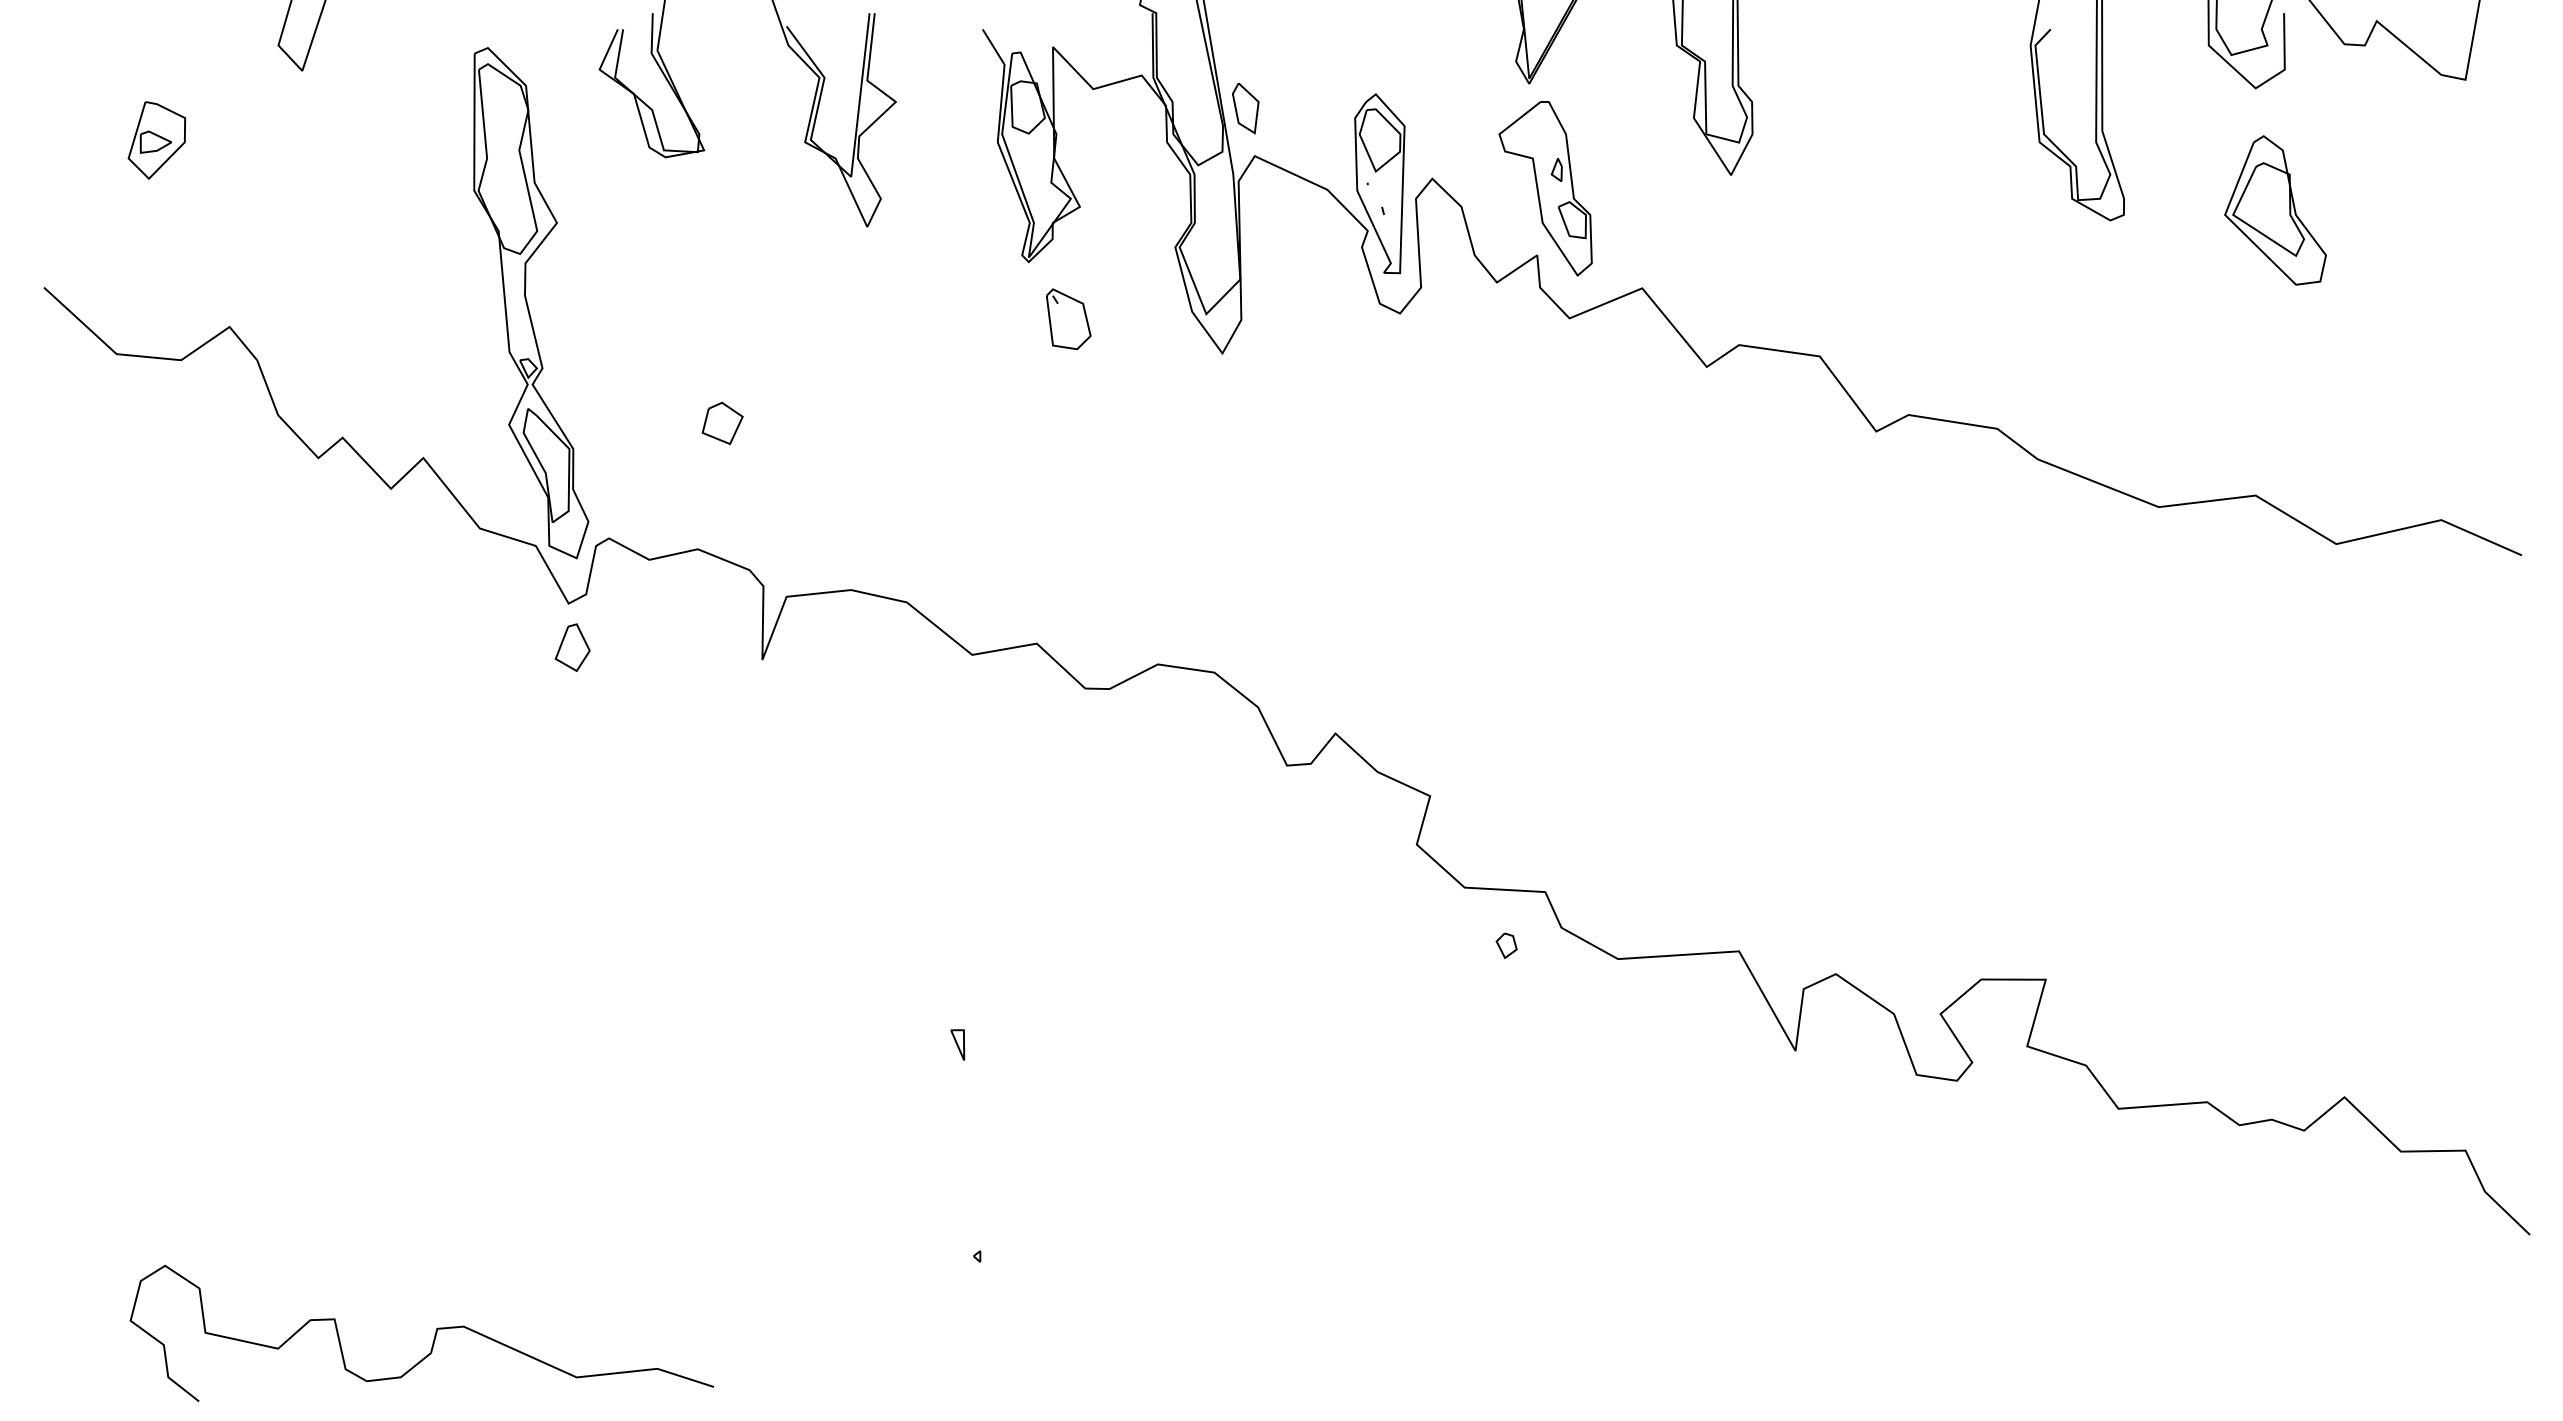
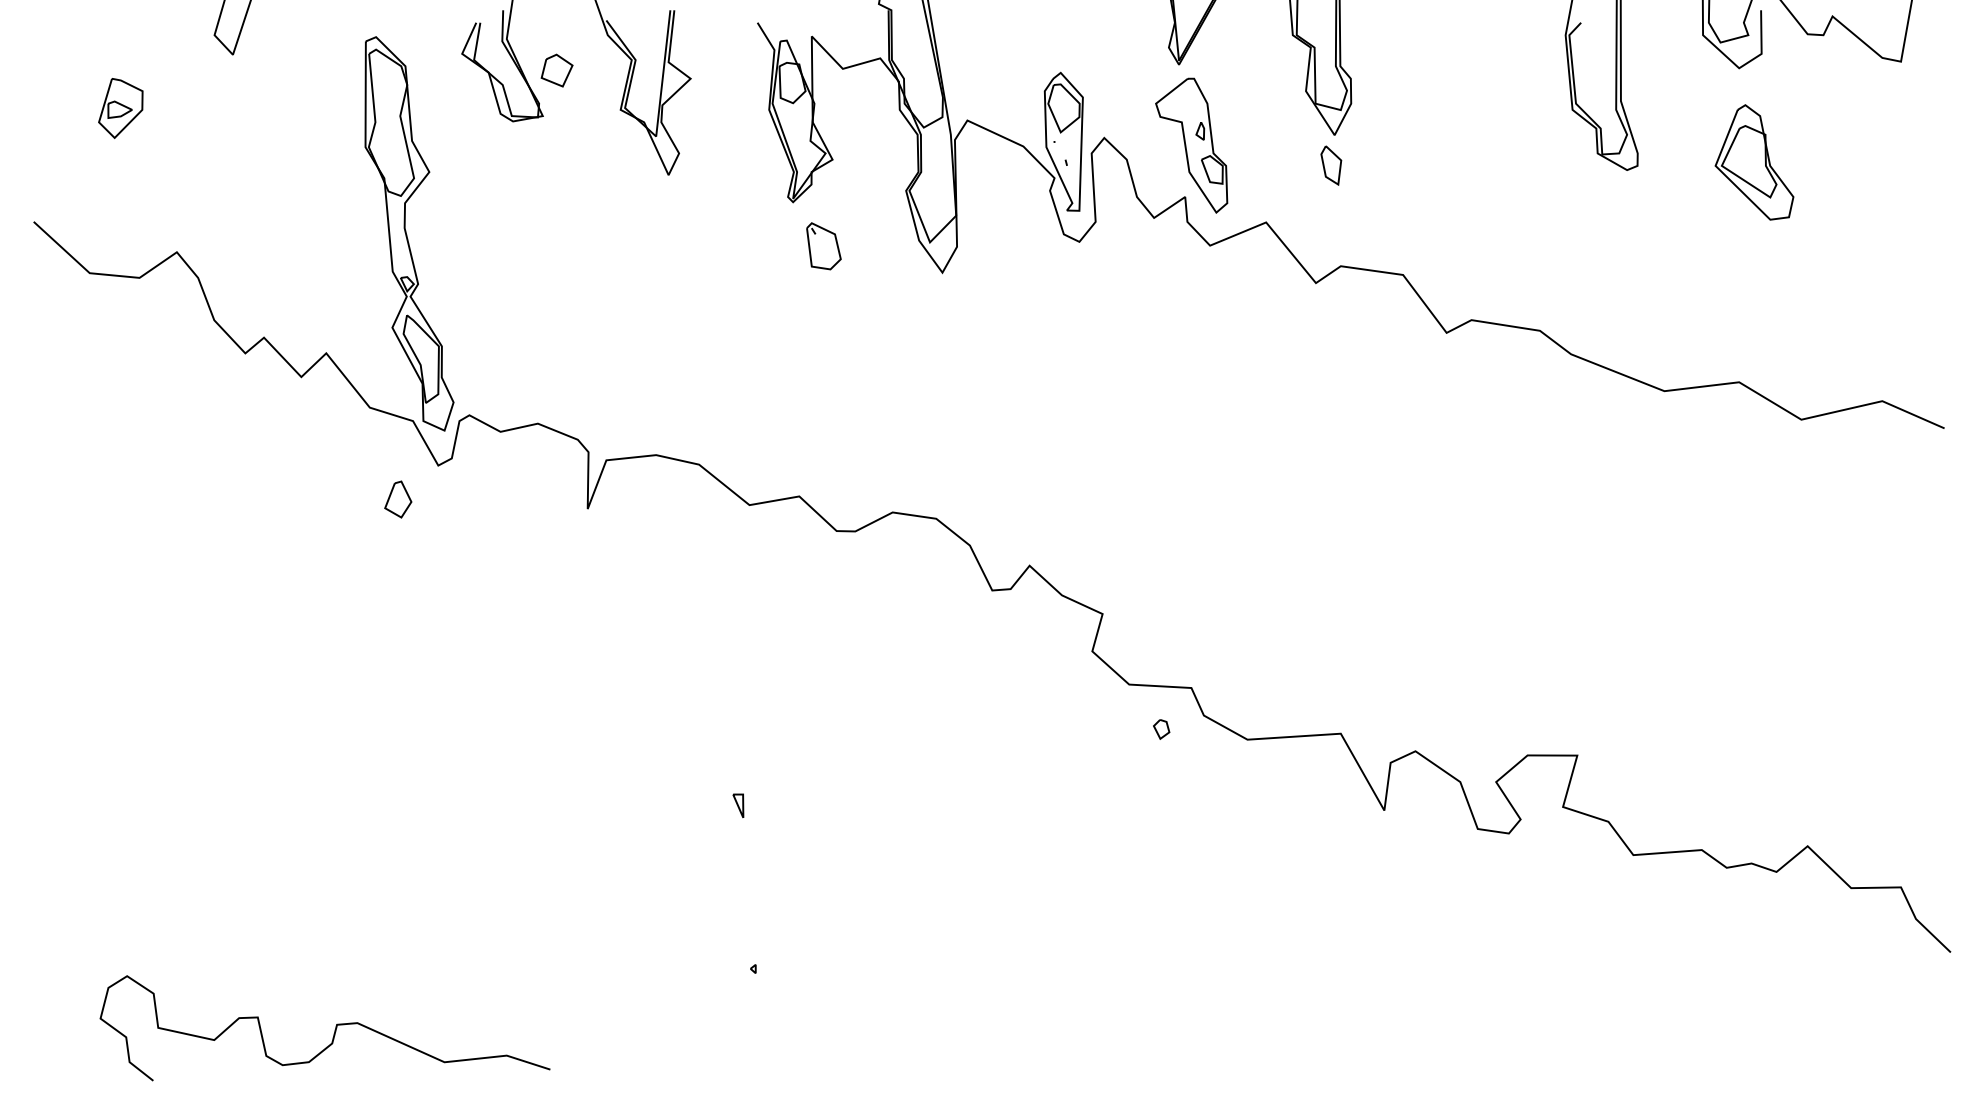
part: (1245, 108) -> (1331, 165), moved
part: (722, 423) -> (556, 70), moved
part: (572, 647) -> (398, 499), moved

